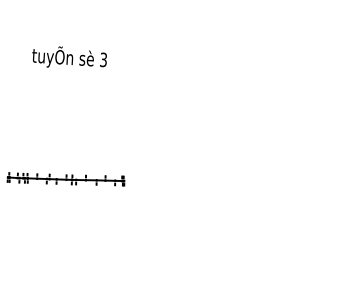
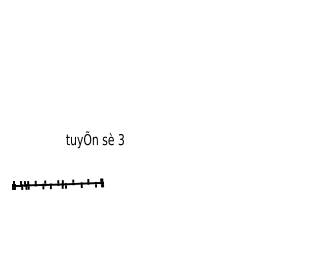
text: (68, 57) -> (94, 139), moved

